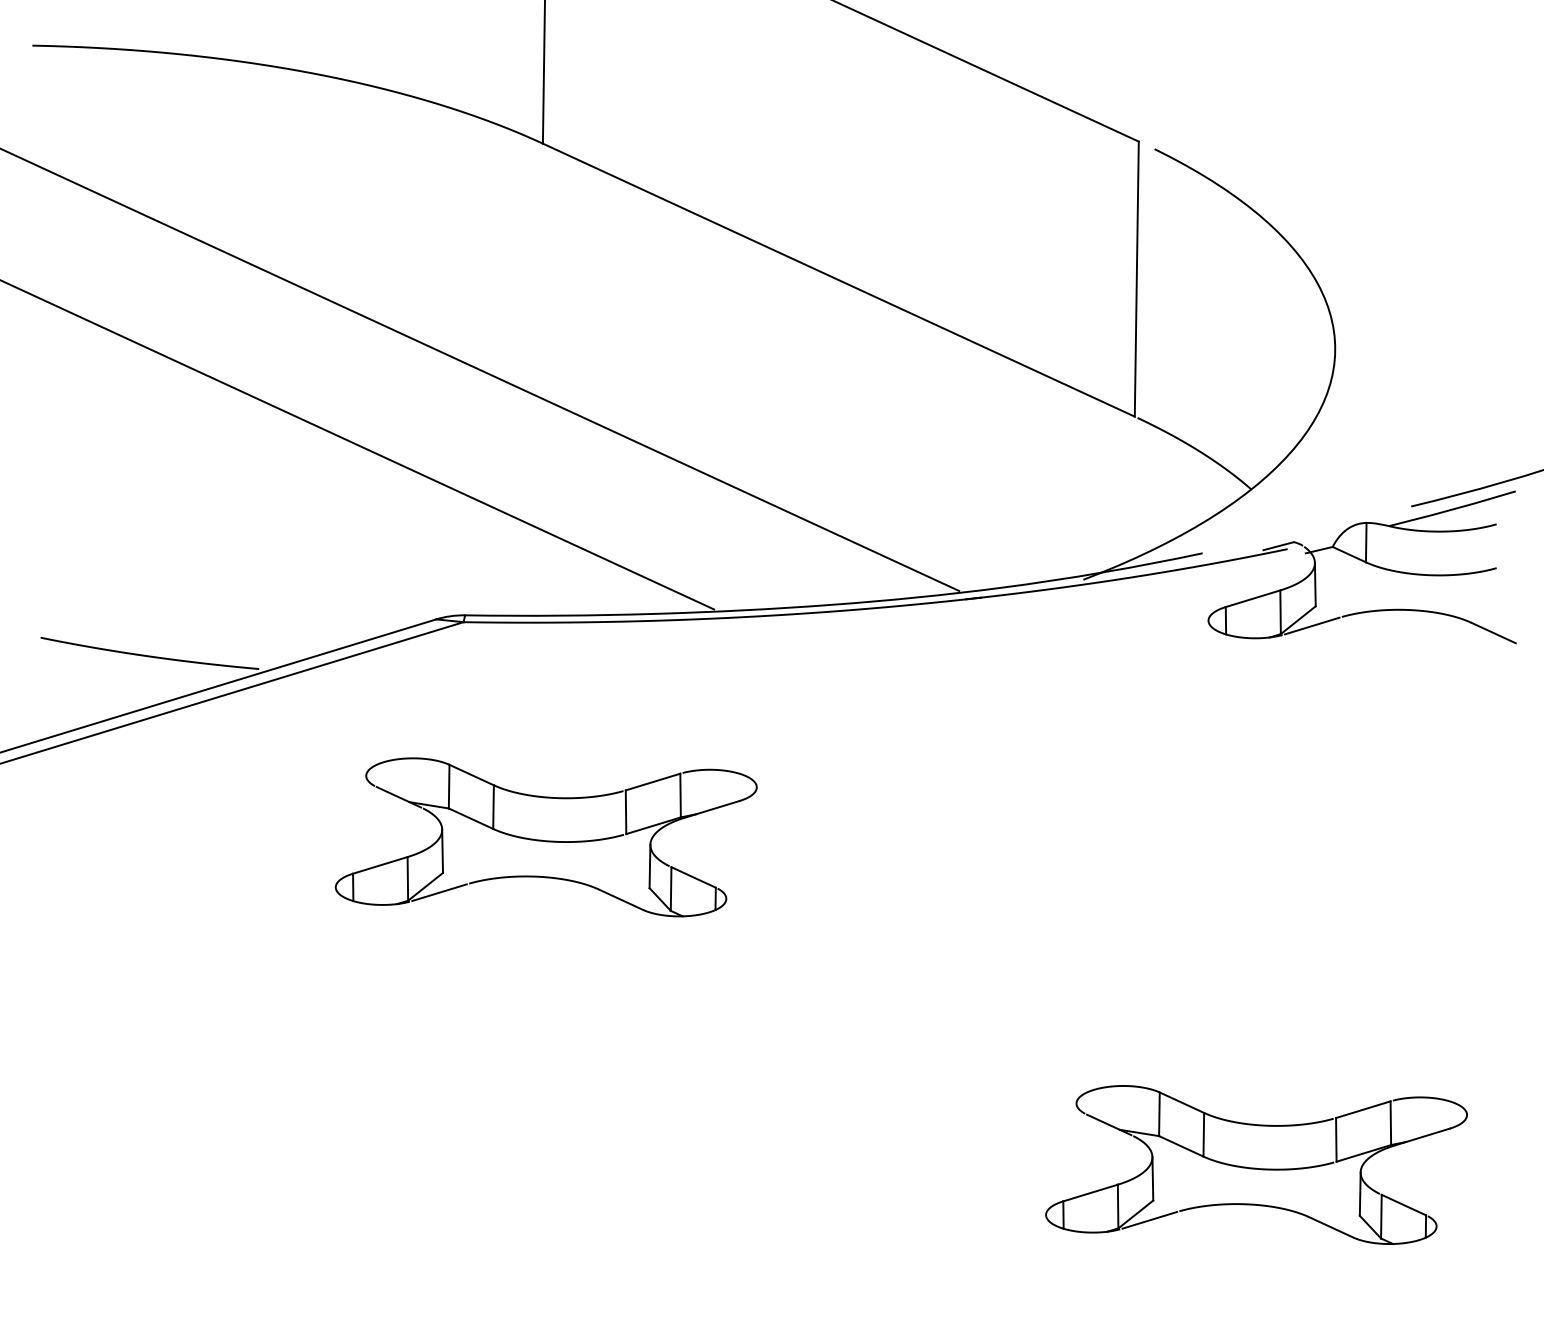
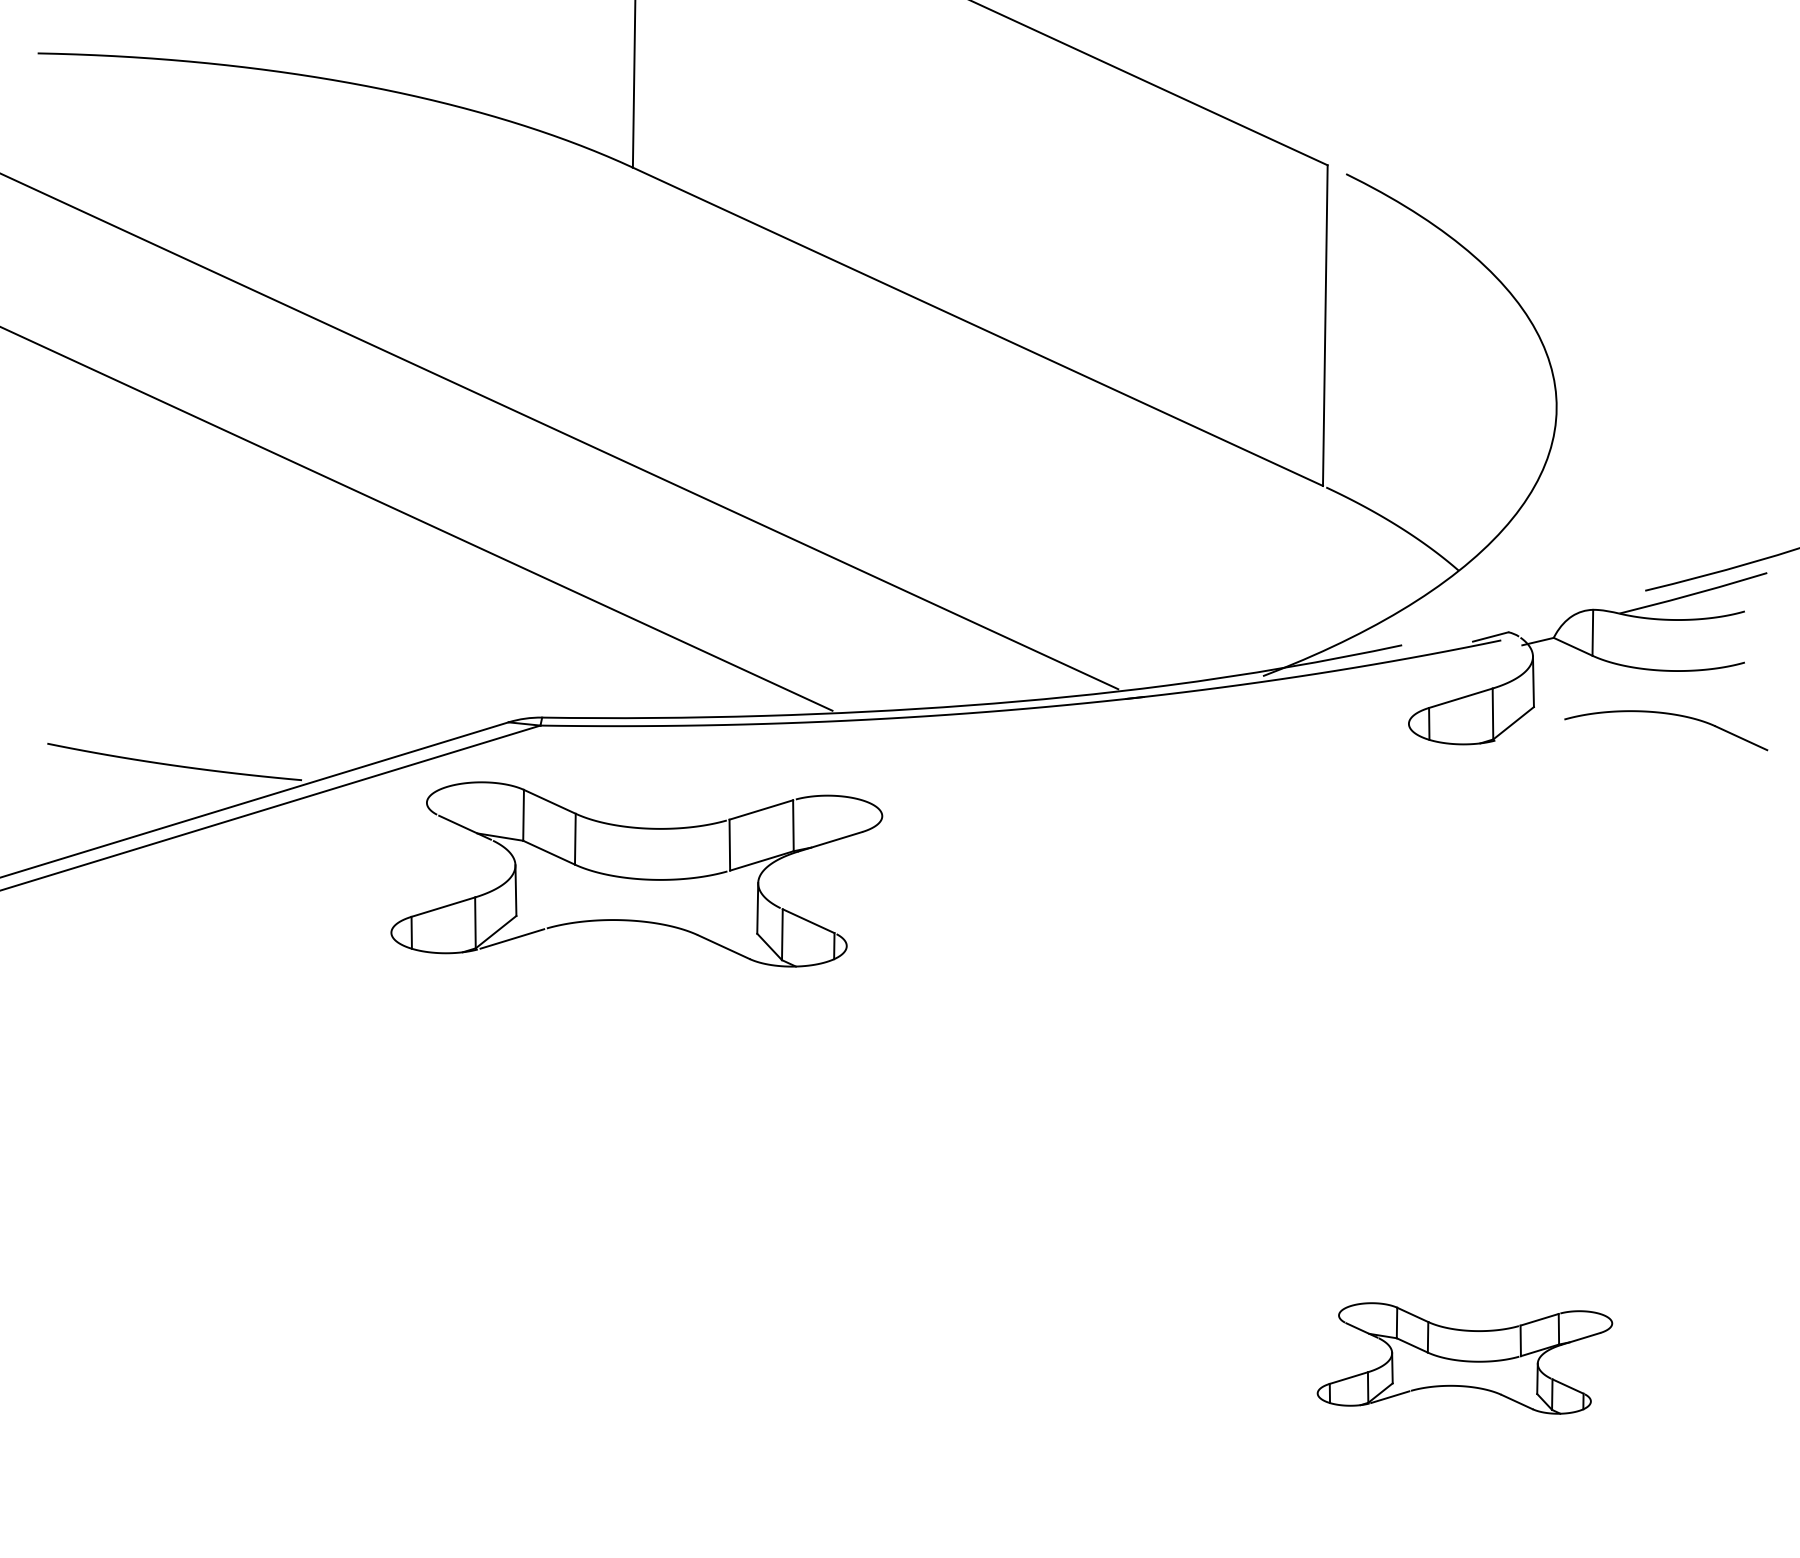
line: (1311, 625) -> (1529, 729), removed
part: (545, 837) -> (636, 874), moved
part: (1256, 1165) -> (1464, 1358), size x0.6

